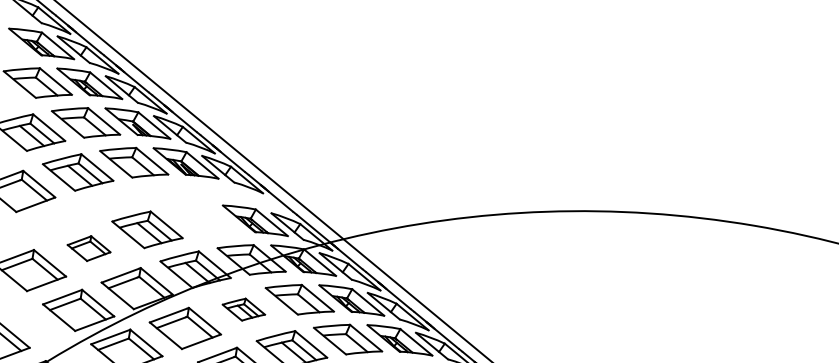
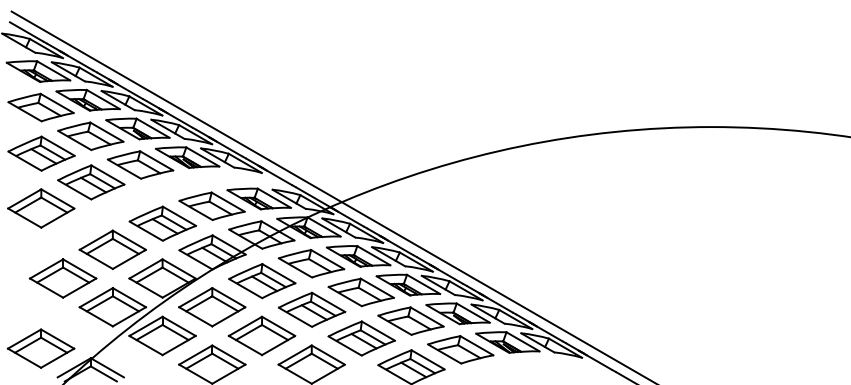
part: (202, 220) -> (211, 206), added
part: (88, 248) -> (112, 249), size x1.67
part: (243, 309) -> (262, 281), size x1.67

